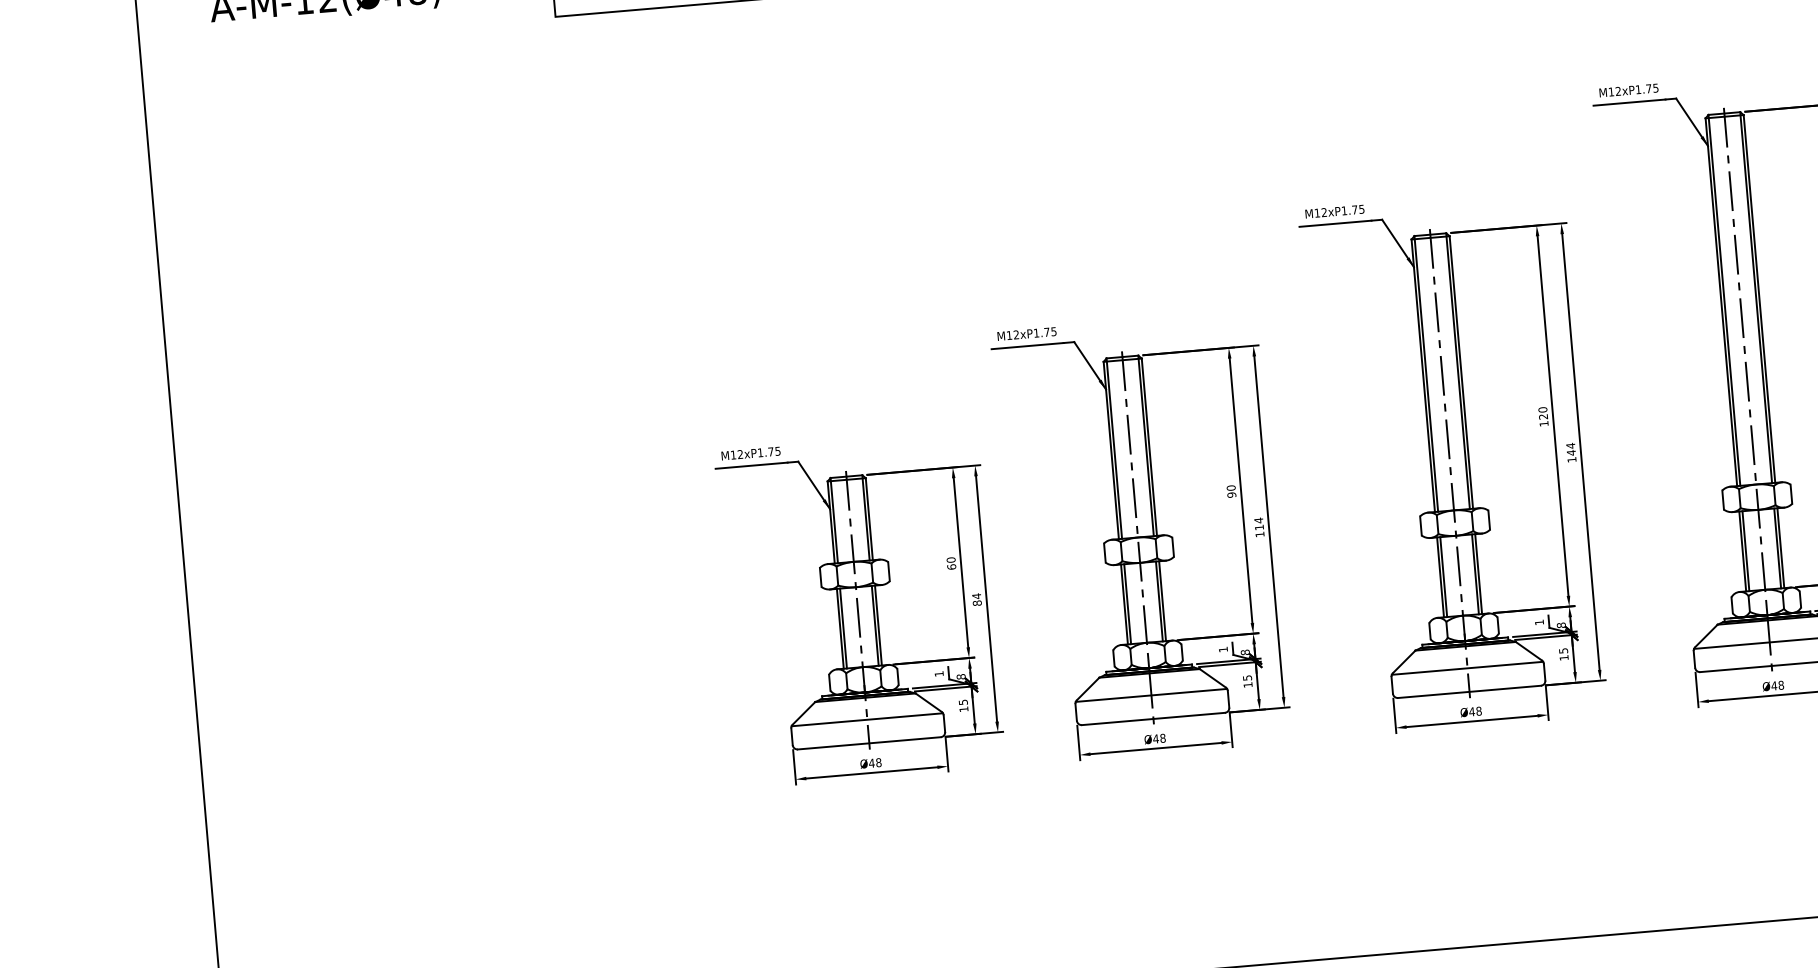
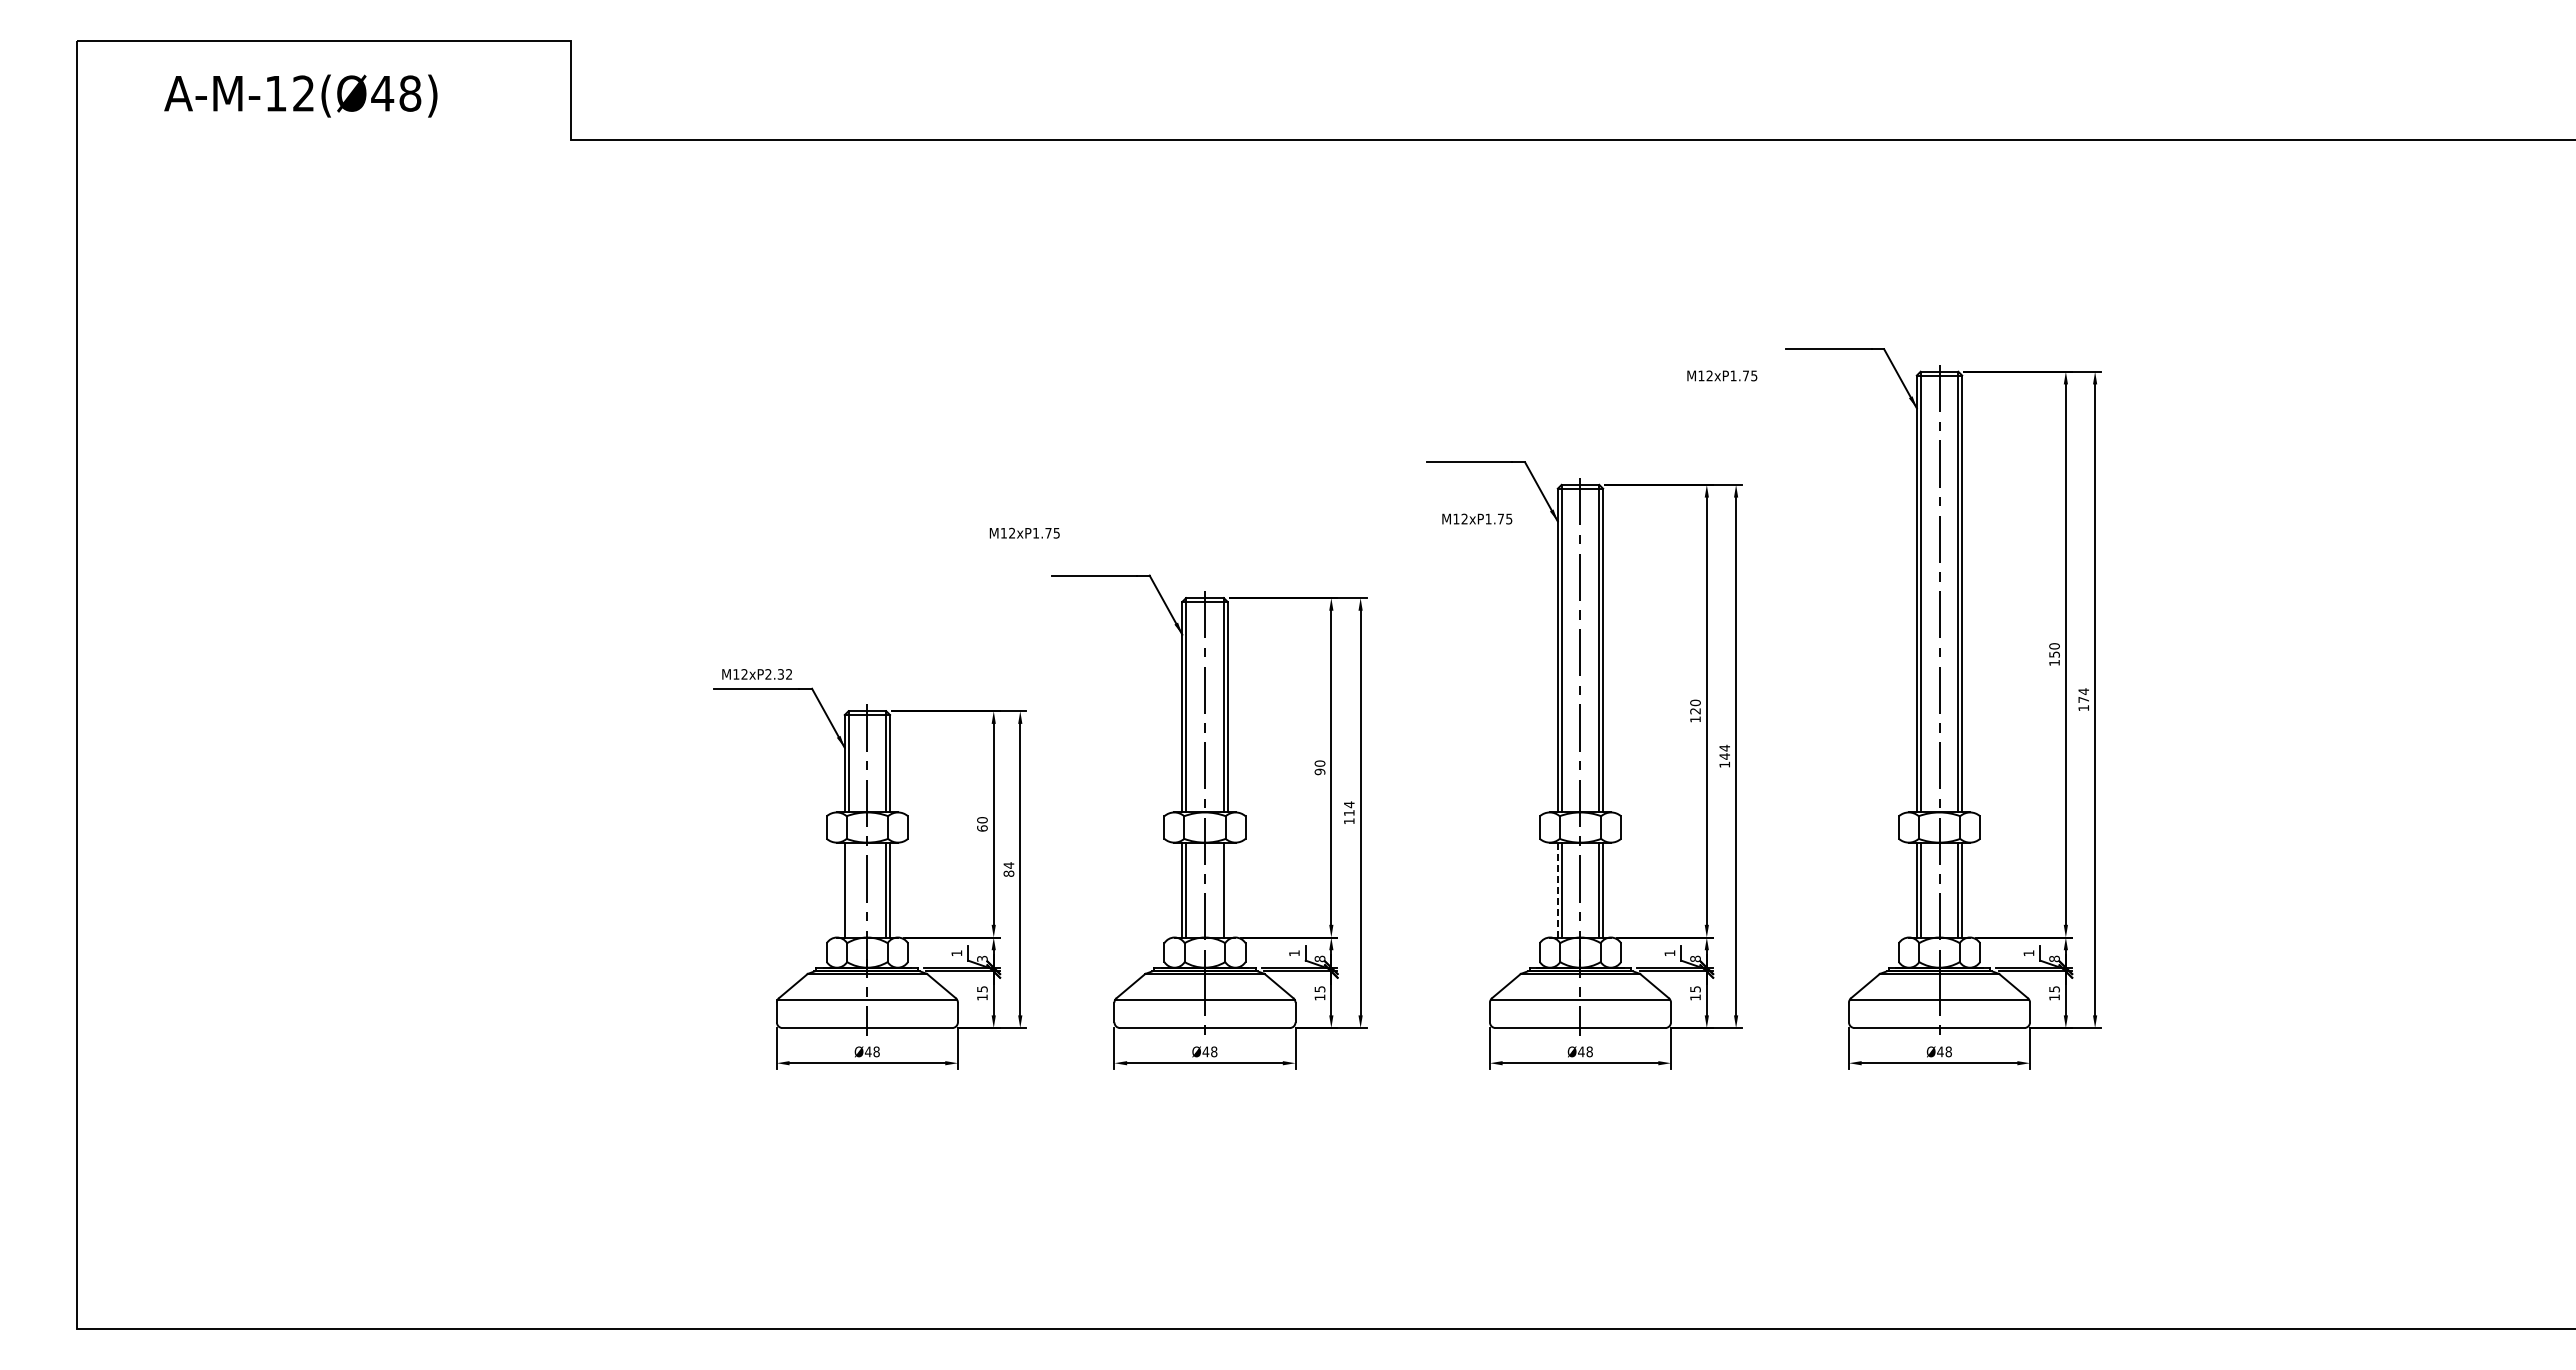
text: (1629, 90) -> (1722, 375), moved
text: (1335, 211) -> (1477, 518), moved
text: (1026, 333) -> (1024, 532), moved
text: (768, 452) -> (778, 674), M12xP1.75 -> M12xP2.32
line: (1440, 577) -> (1557, 890), solid -> dashed
line: (1162, 600) -> (1227, 889), removed
line: (843, 628) -> (848, 889), removed
text: (961, 676) -> (982, 958), 8 -> 3

